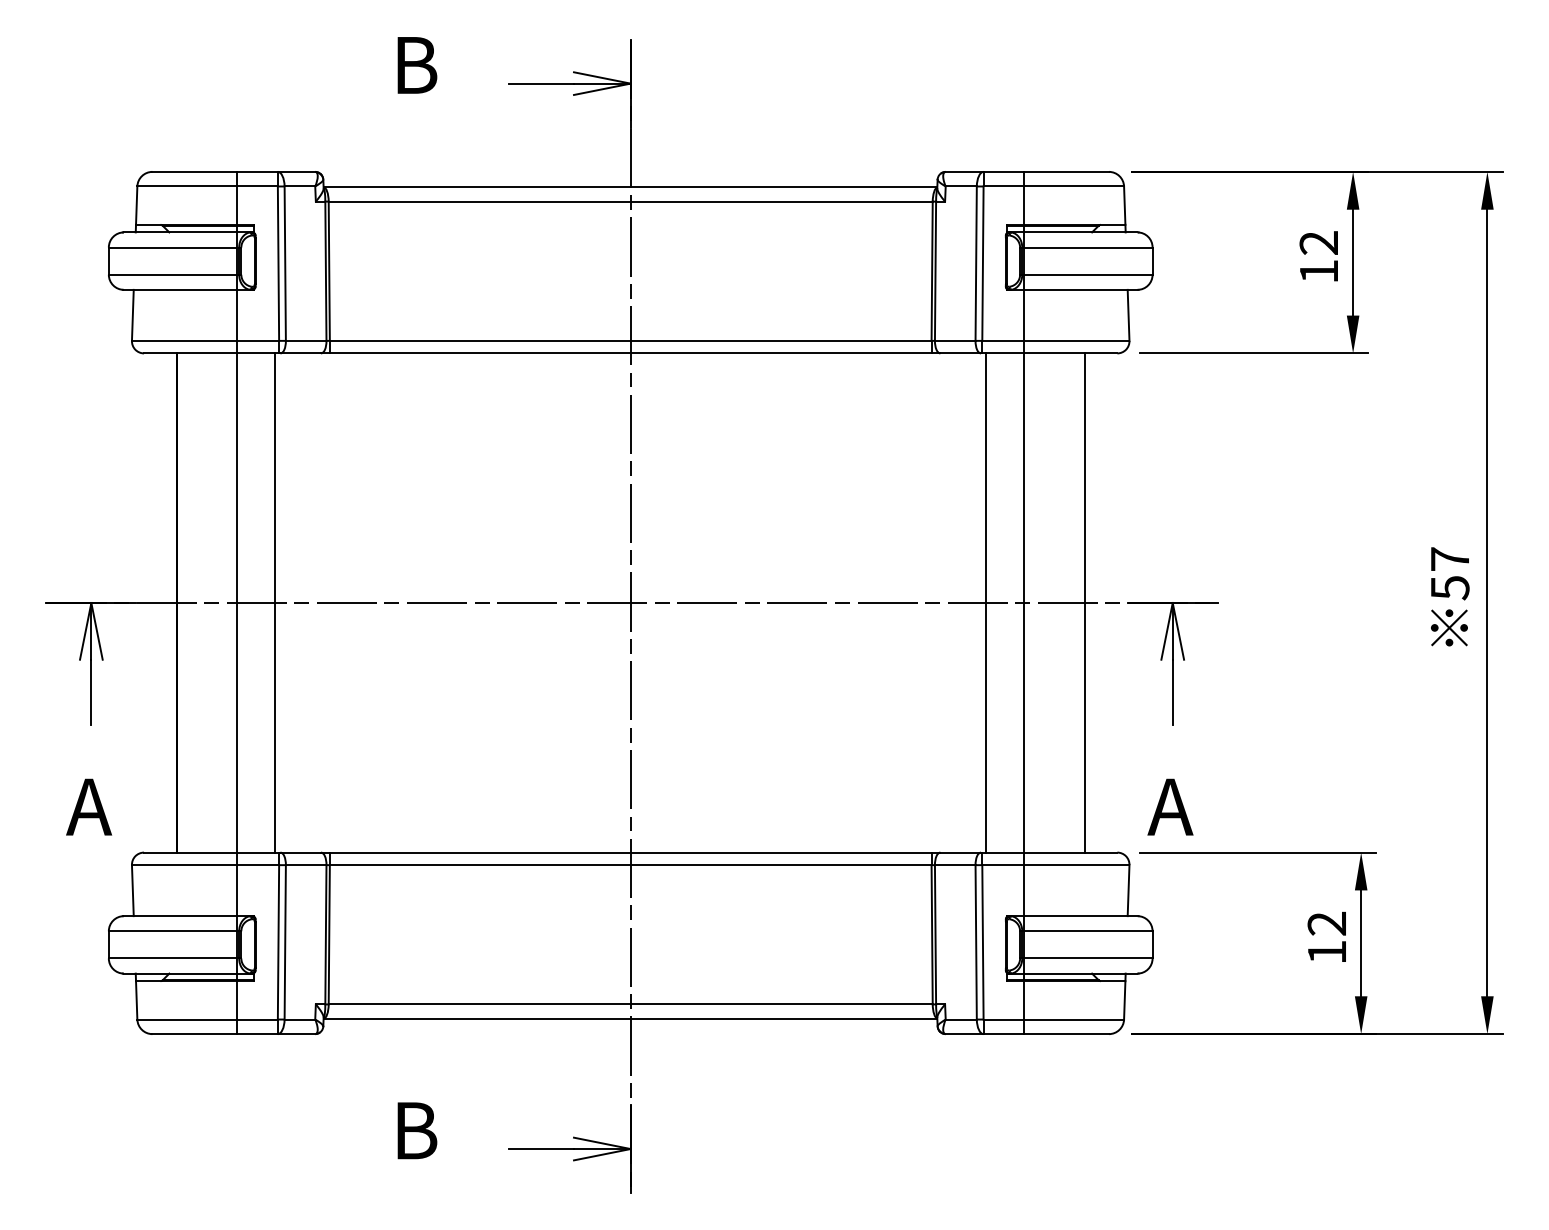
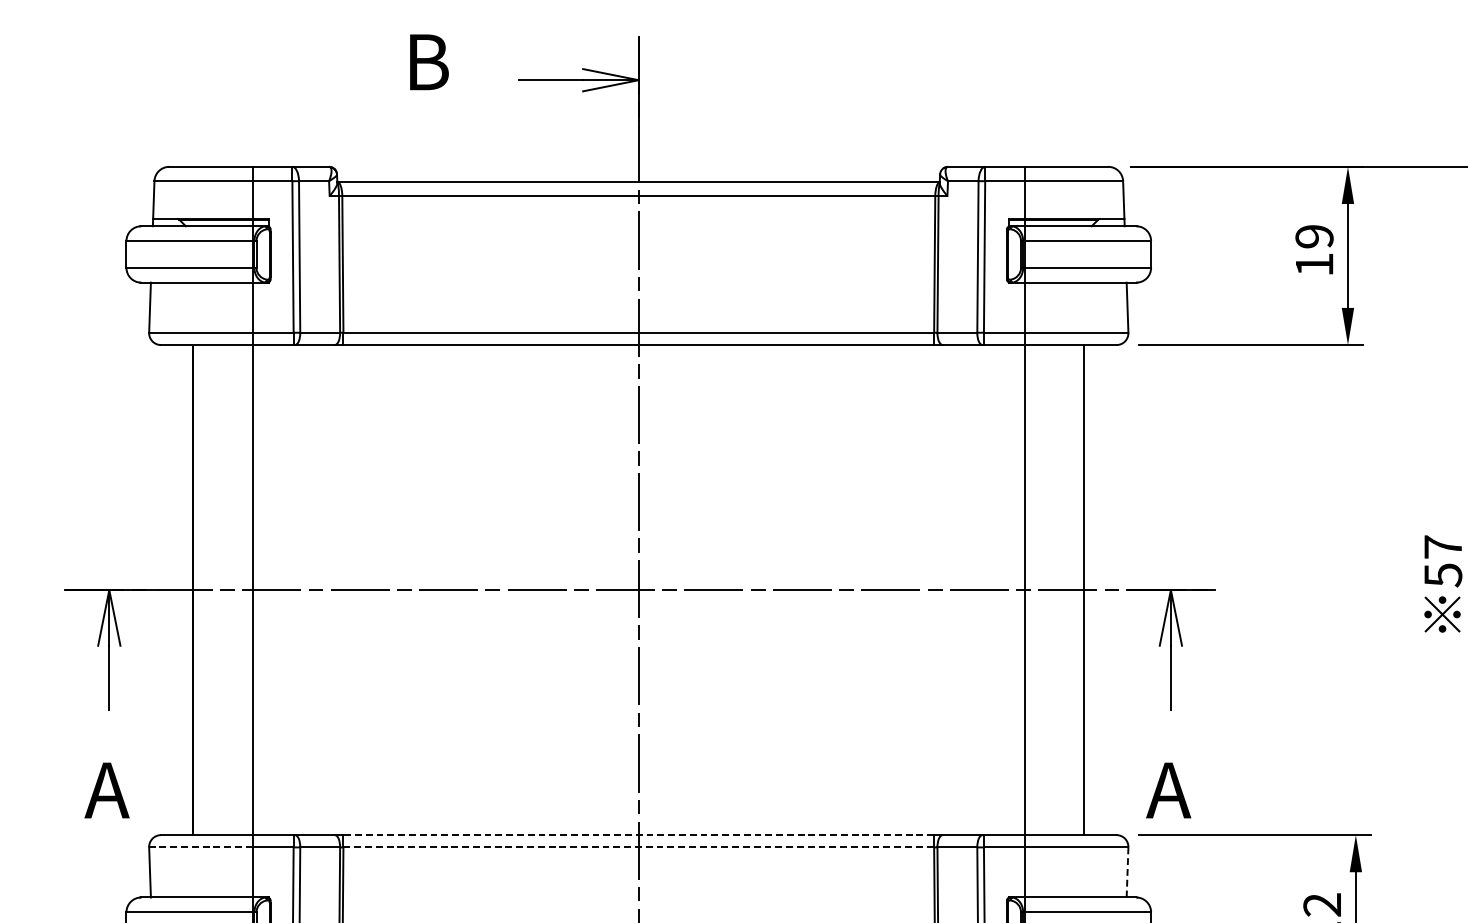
text: (1319, 242) -> (1314, 236), 12 -> 19
line: (275, 602) -> (290, 589), removed
line: (986, 602) -> (988, 589), removed
line: (630, 852) -> (638, 835), solid -> dashed
line: (184, 865) -> (200, 847), solid -> dashed
line: (630, 865) -> (638, 847), solid -> dashed
line: (1128, 890) -> (1127, 872), solid -> dashed

